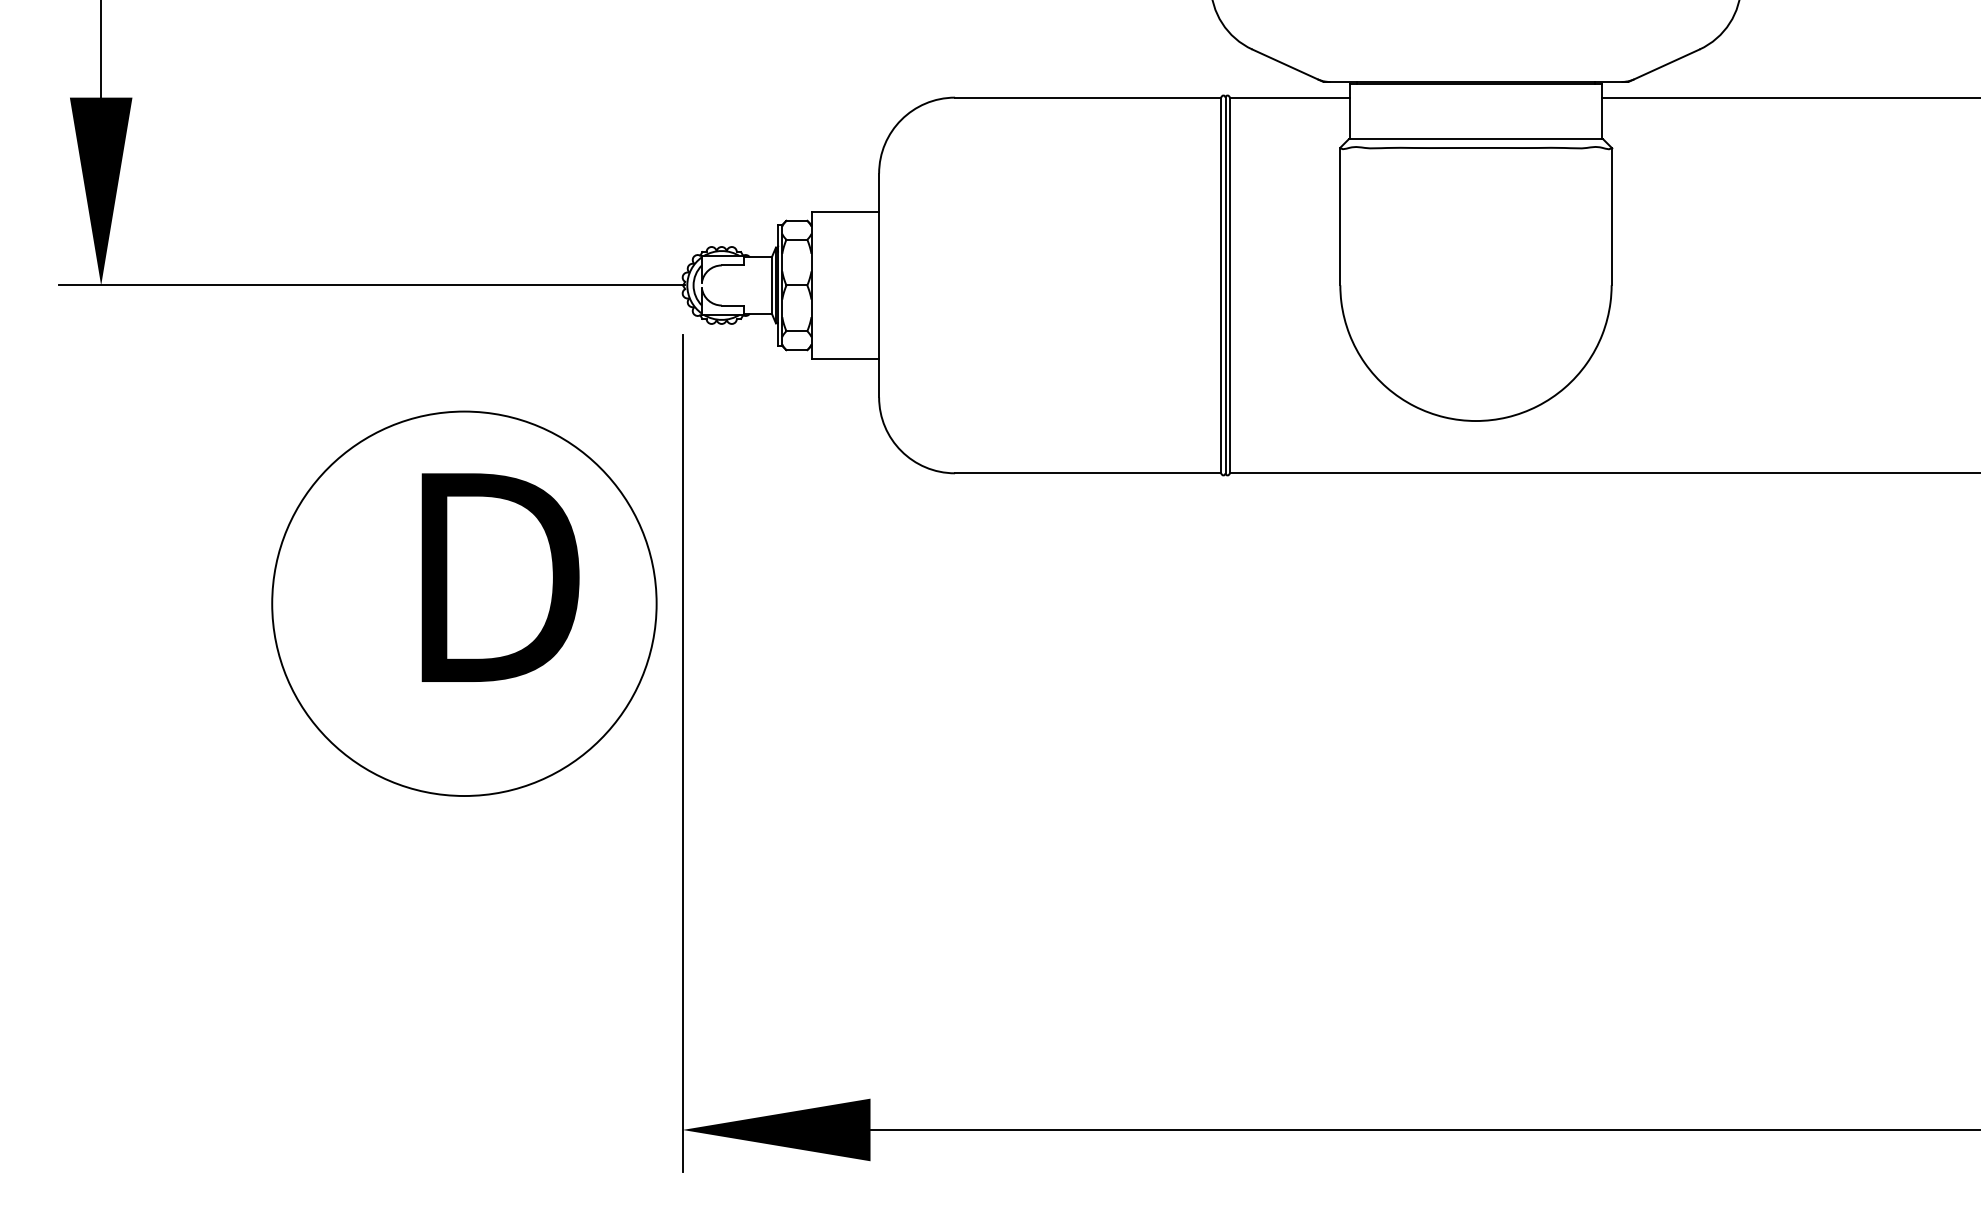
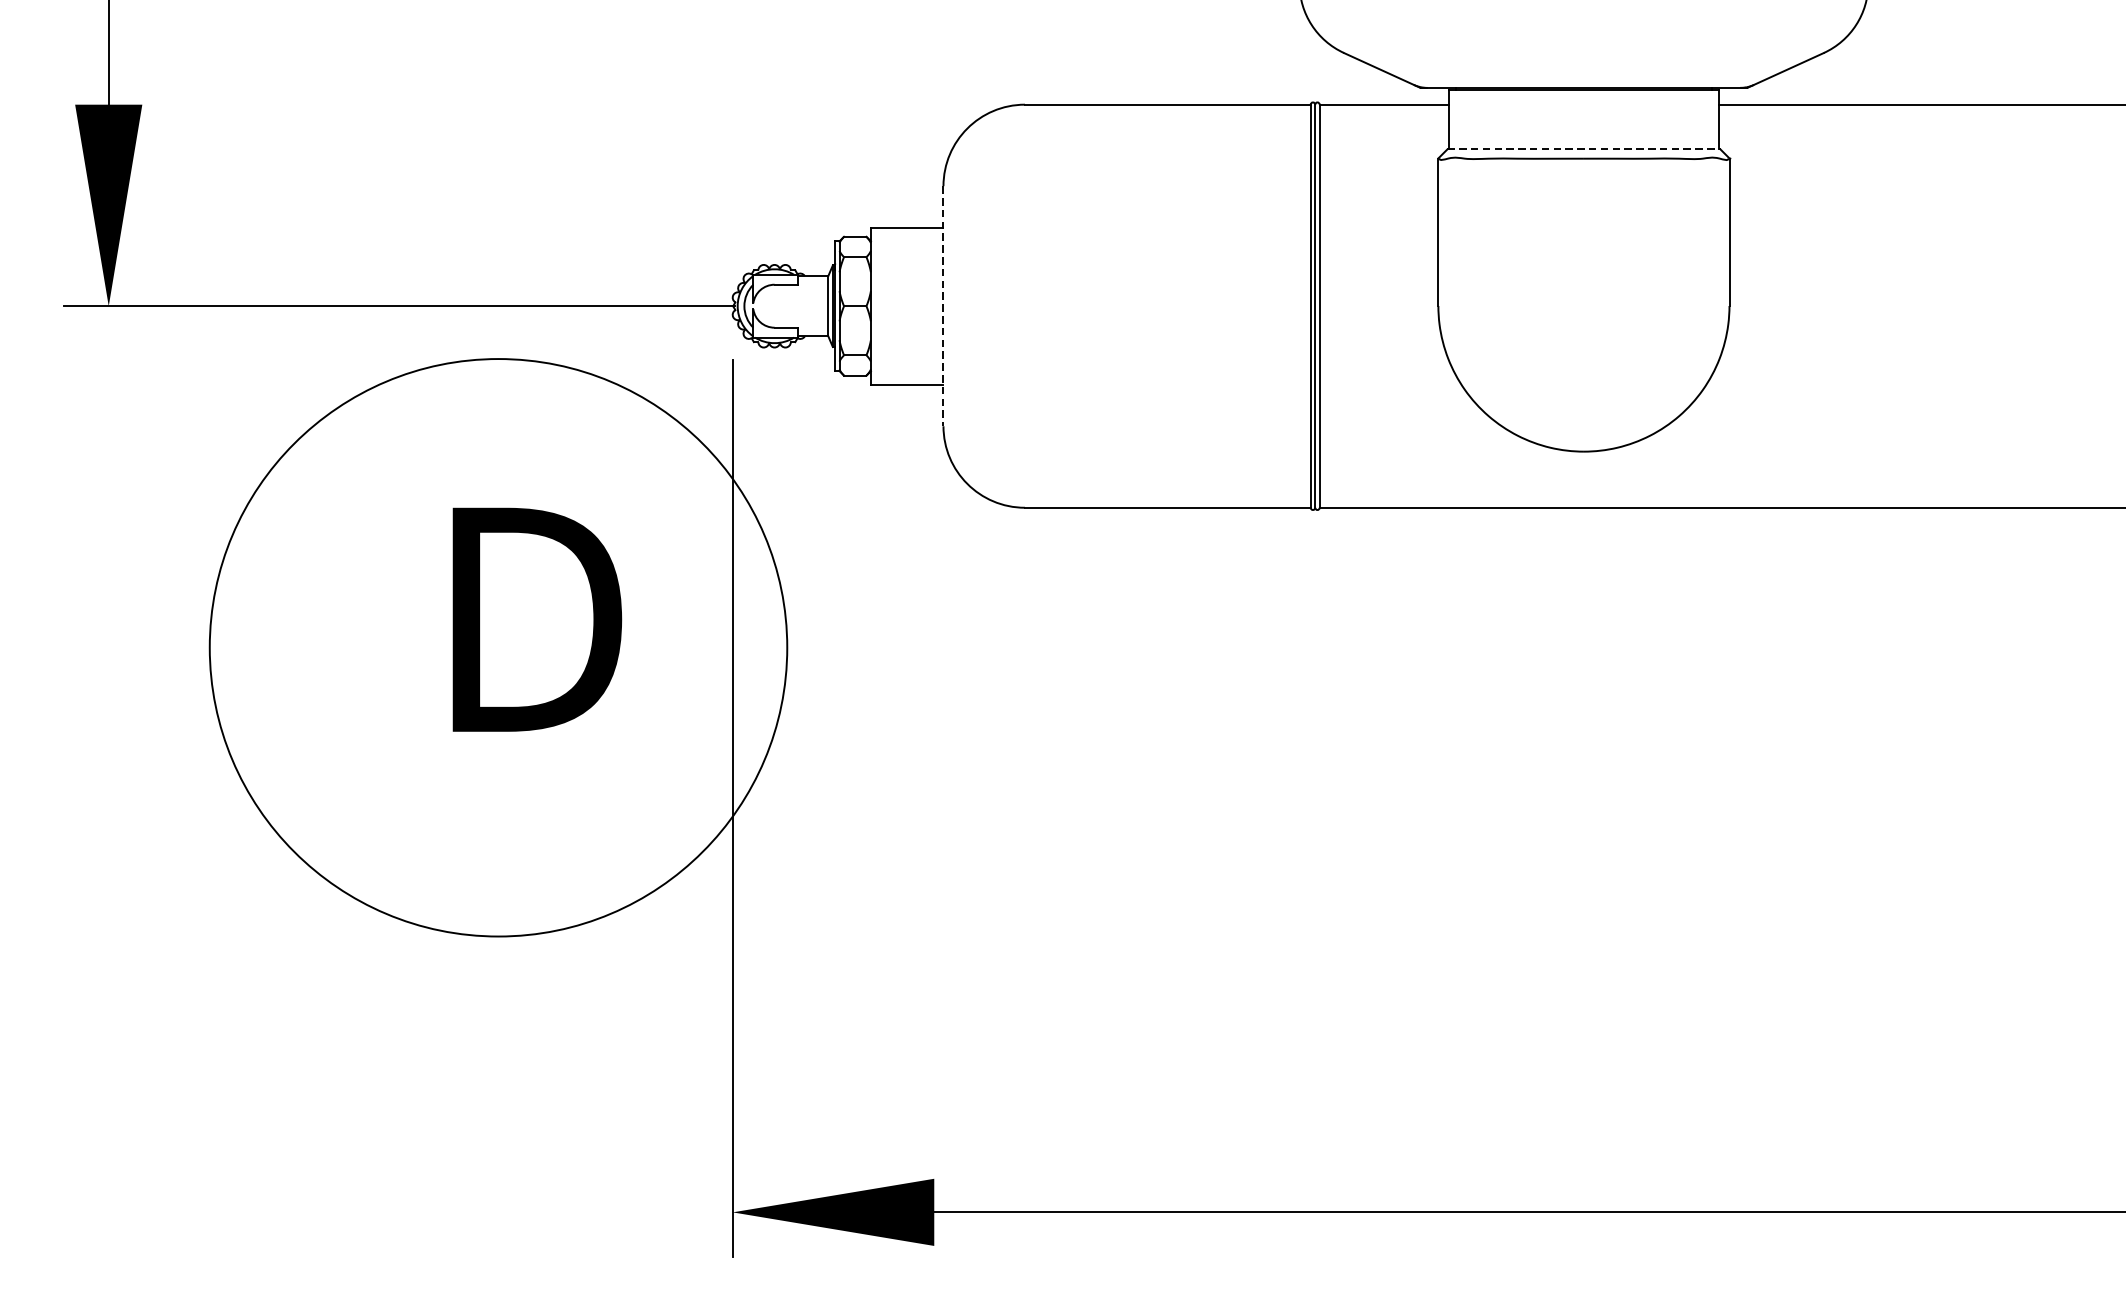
line: (1476, 139) -> (1584, 149), solid -> dashed
line: (879, 285) -> (943, 306), solid -> dashed
circle: (464, 603) -> (498, 647), size x1.4

